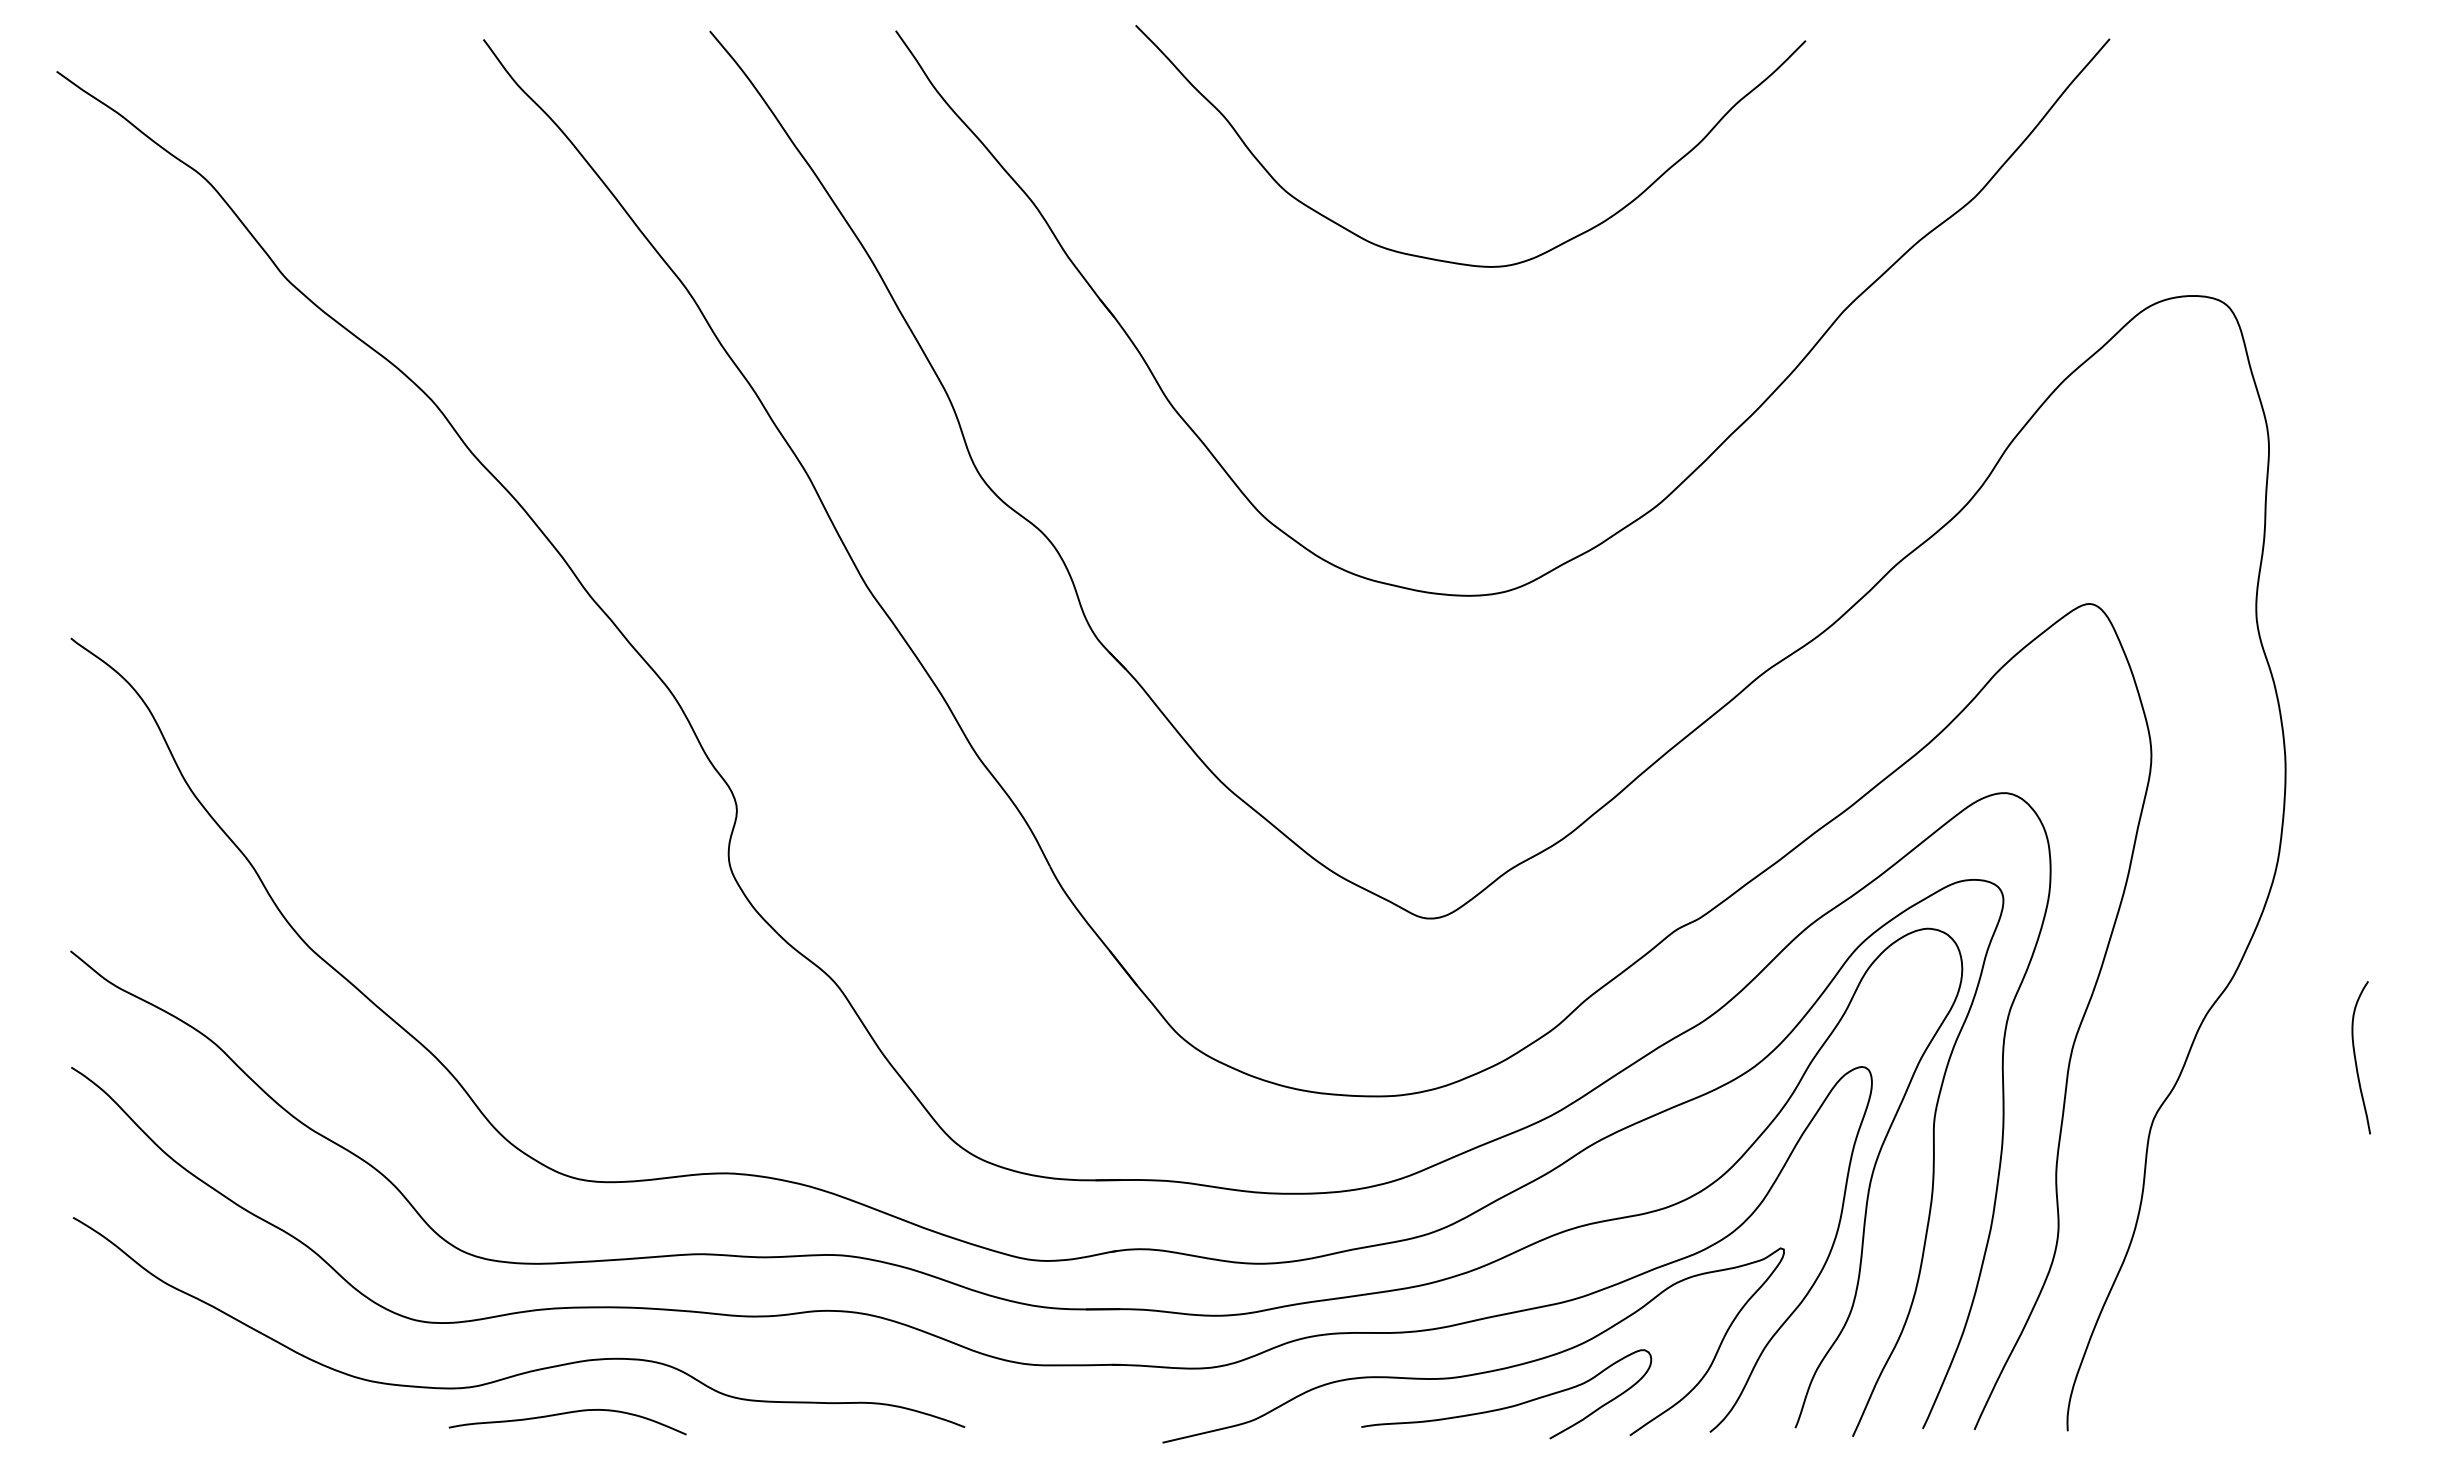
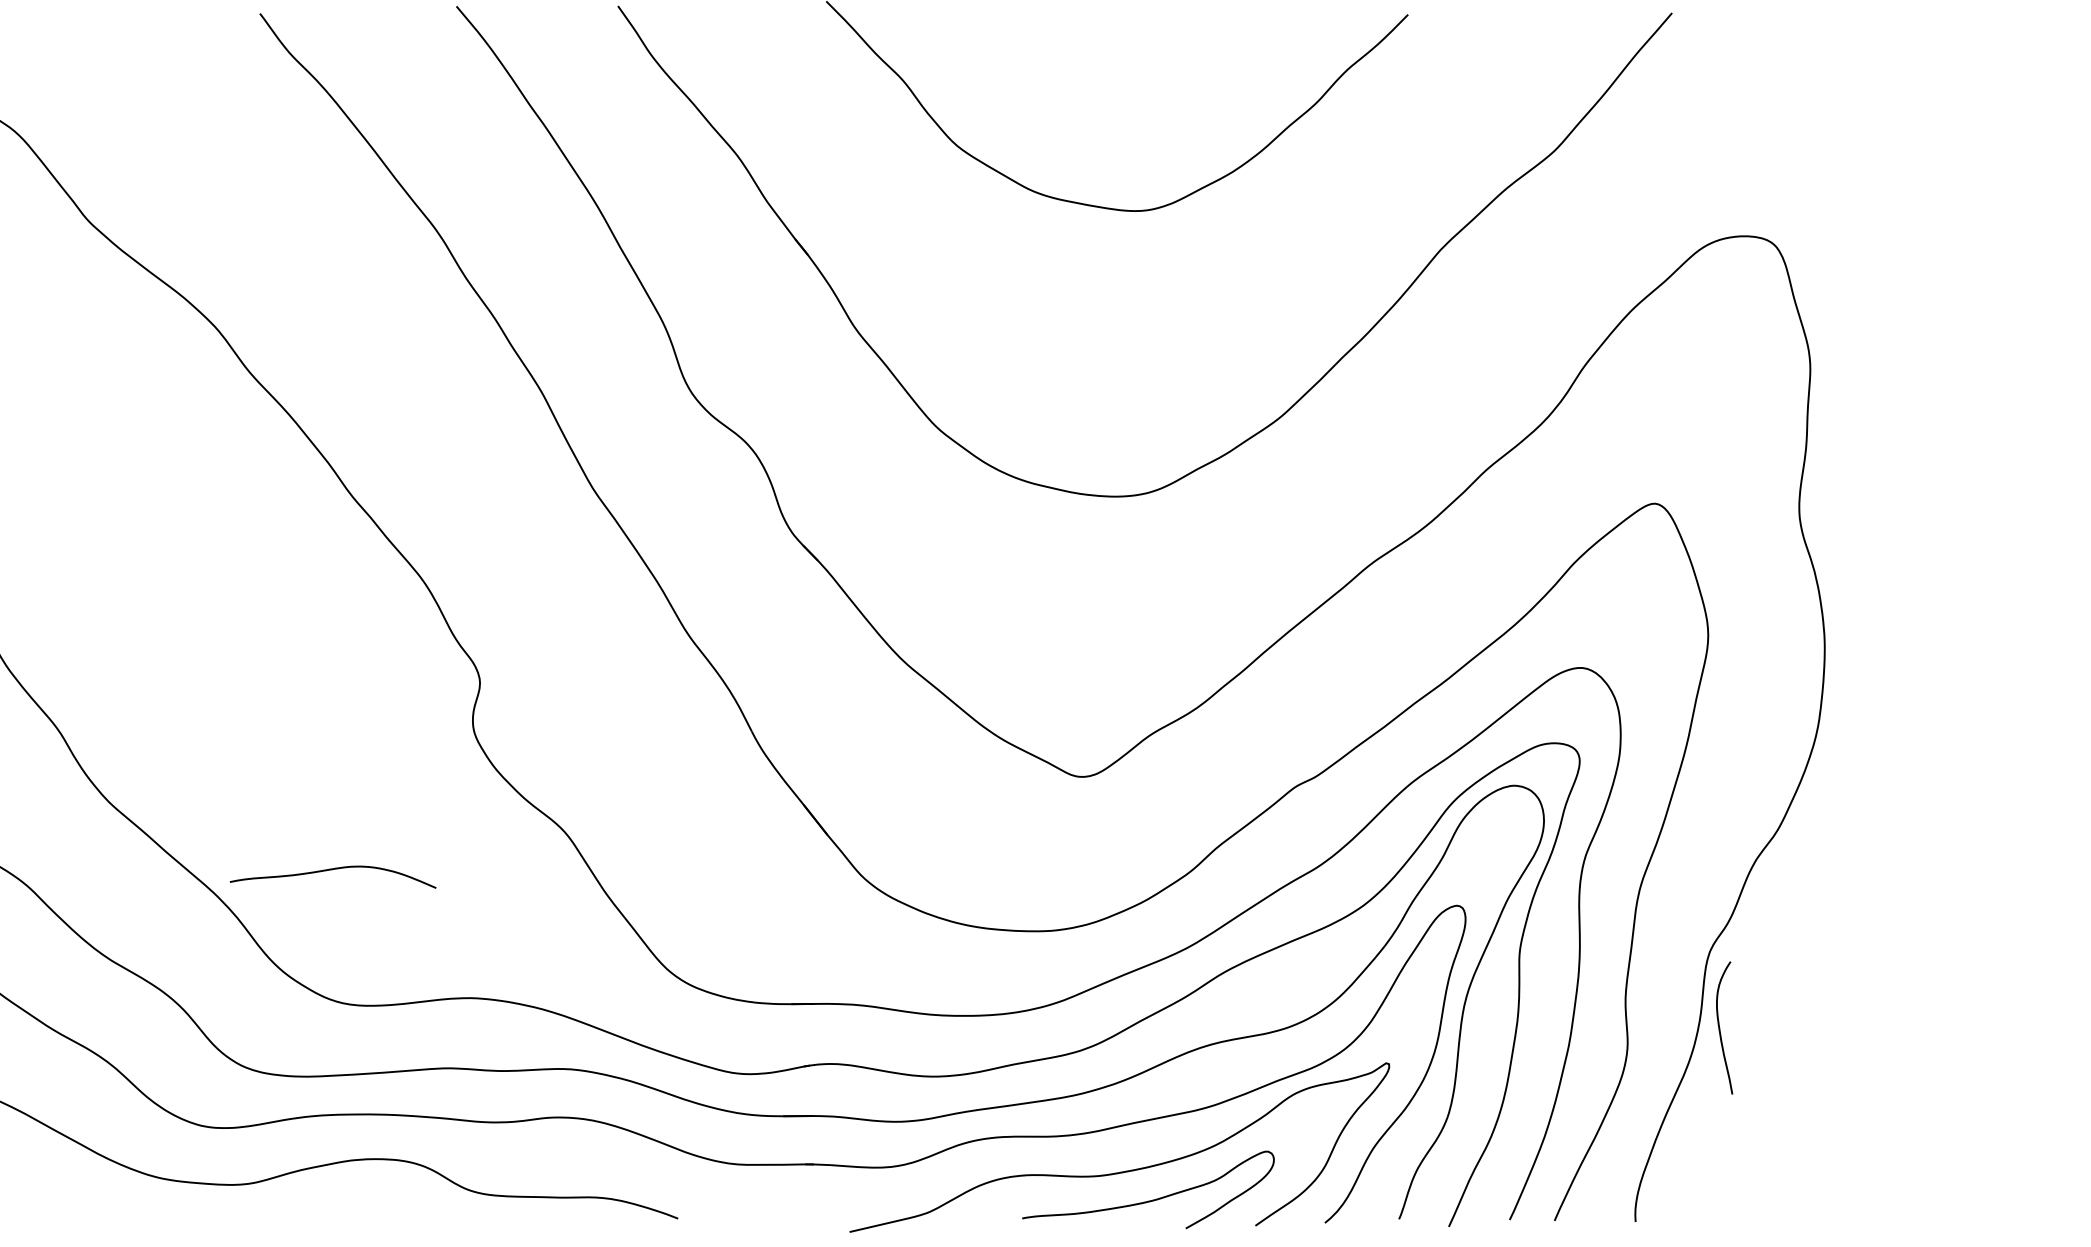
curve: (2356, 1058) -> (1720, 1028), moved
curve: (565, 1414) -> (331, 870), moved

